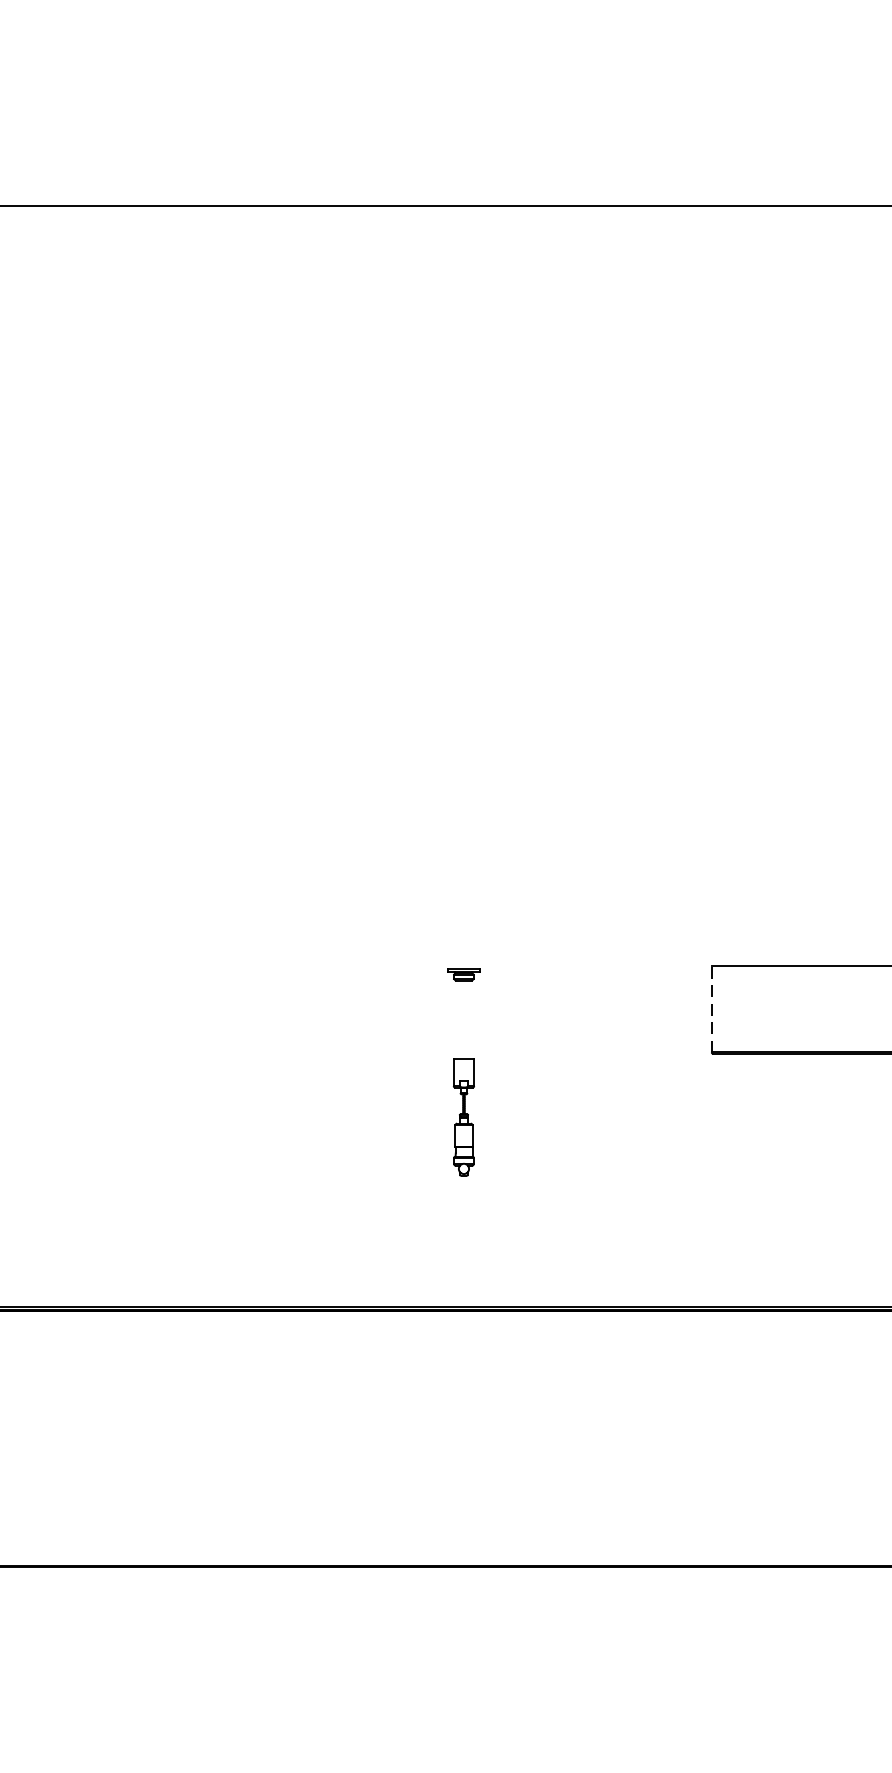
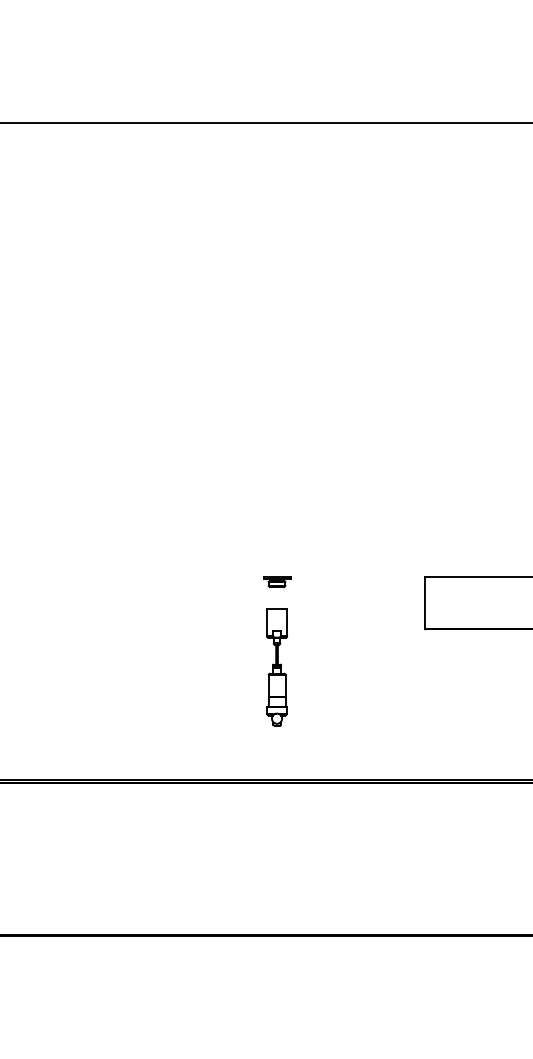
part: (464, 975) -> (277, 582), size x1.43
line: (712, 1008) -> (425, 602), dashed -> solid
part: (464, 1117) -> (277, 667), size x1.67

